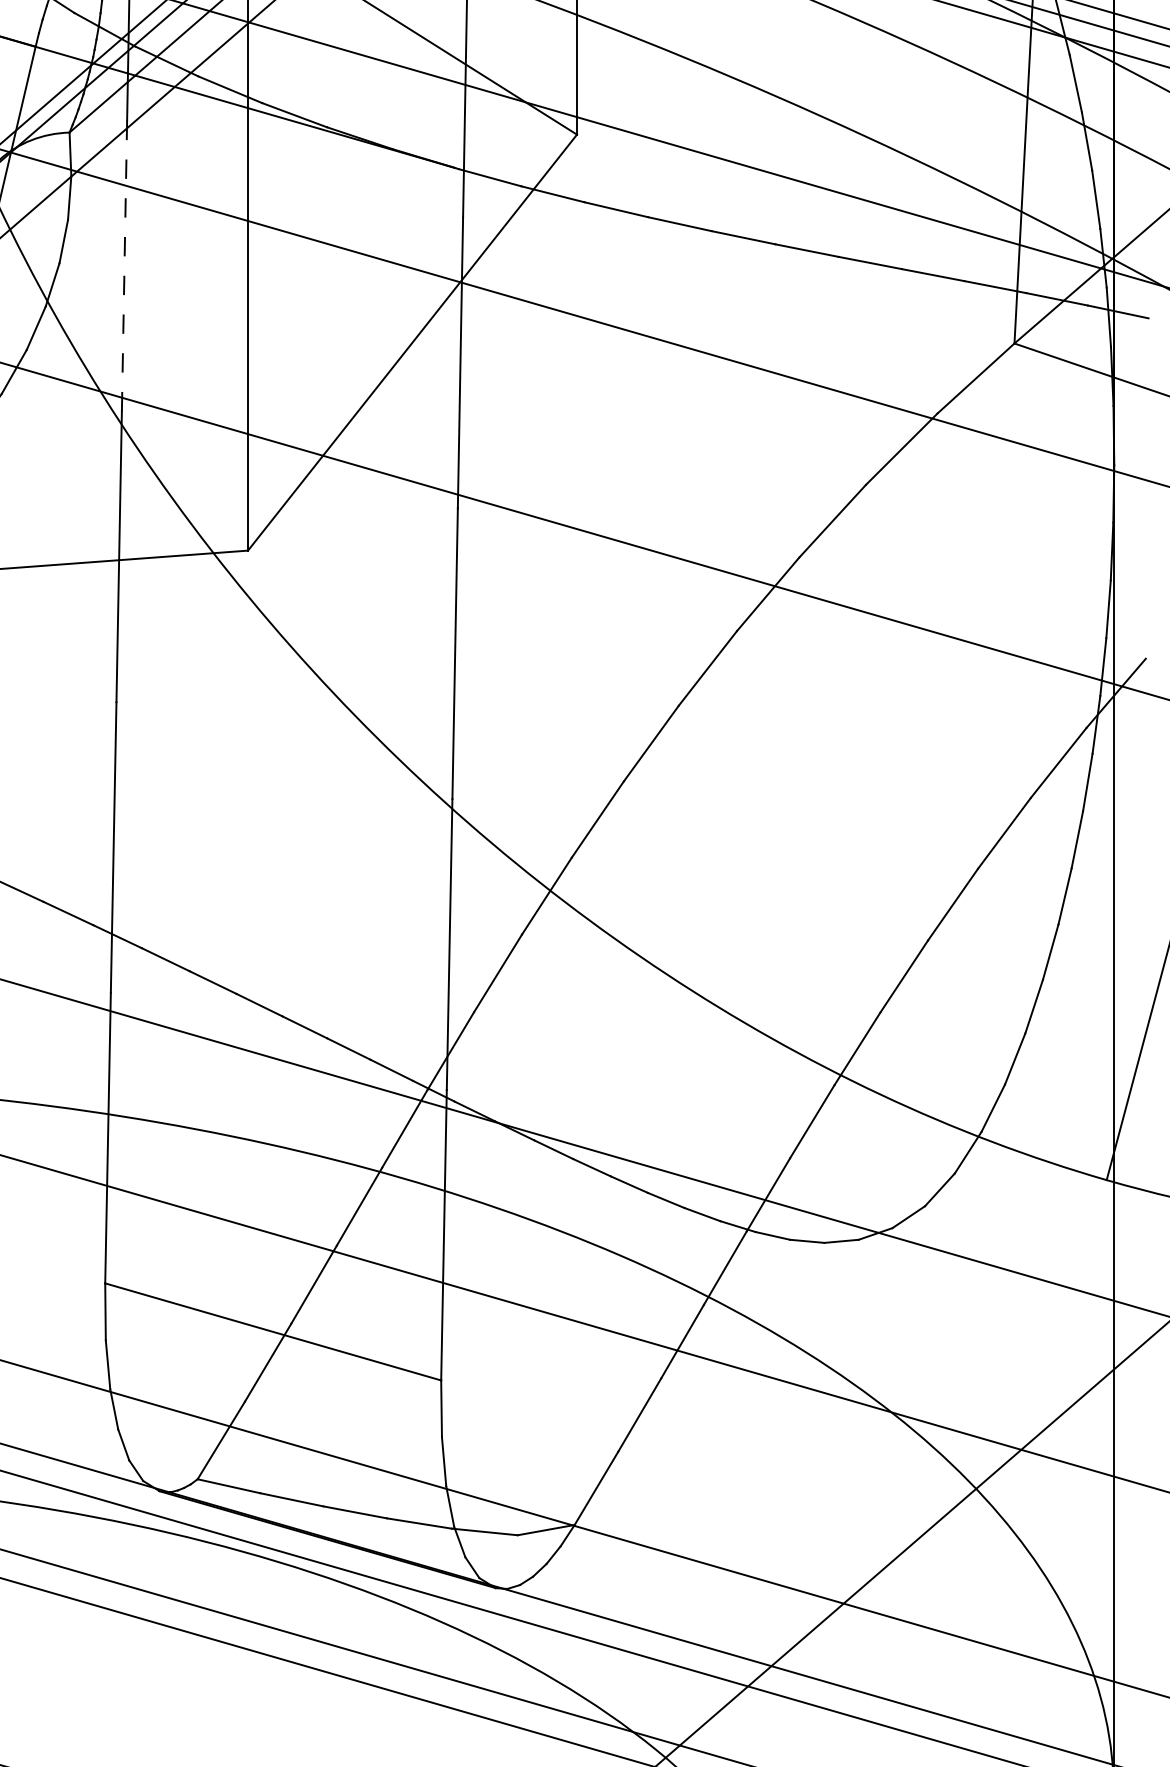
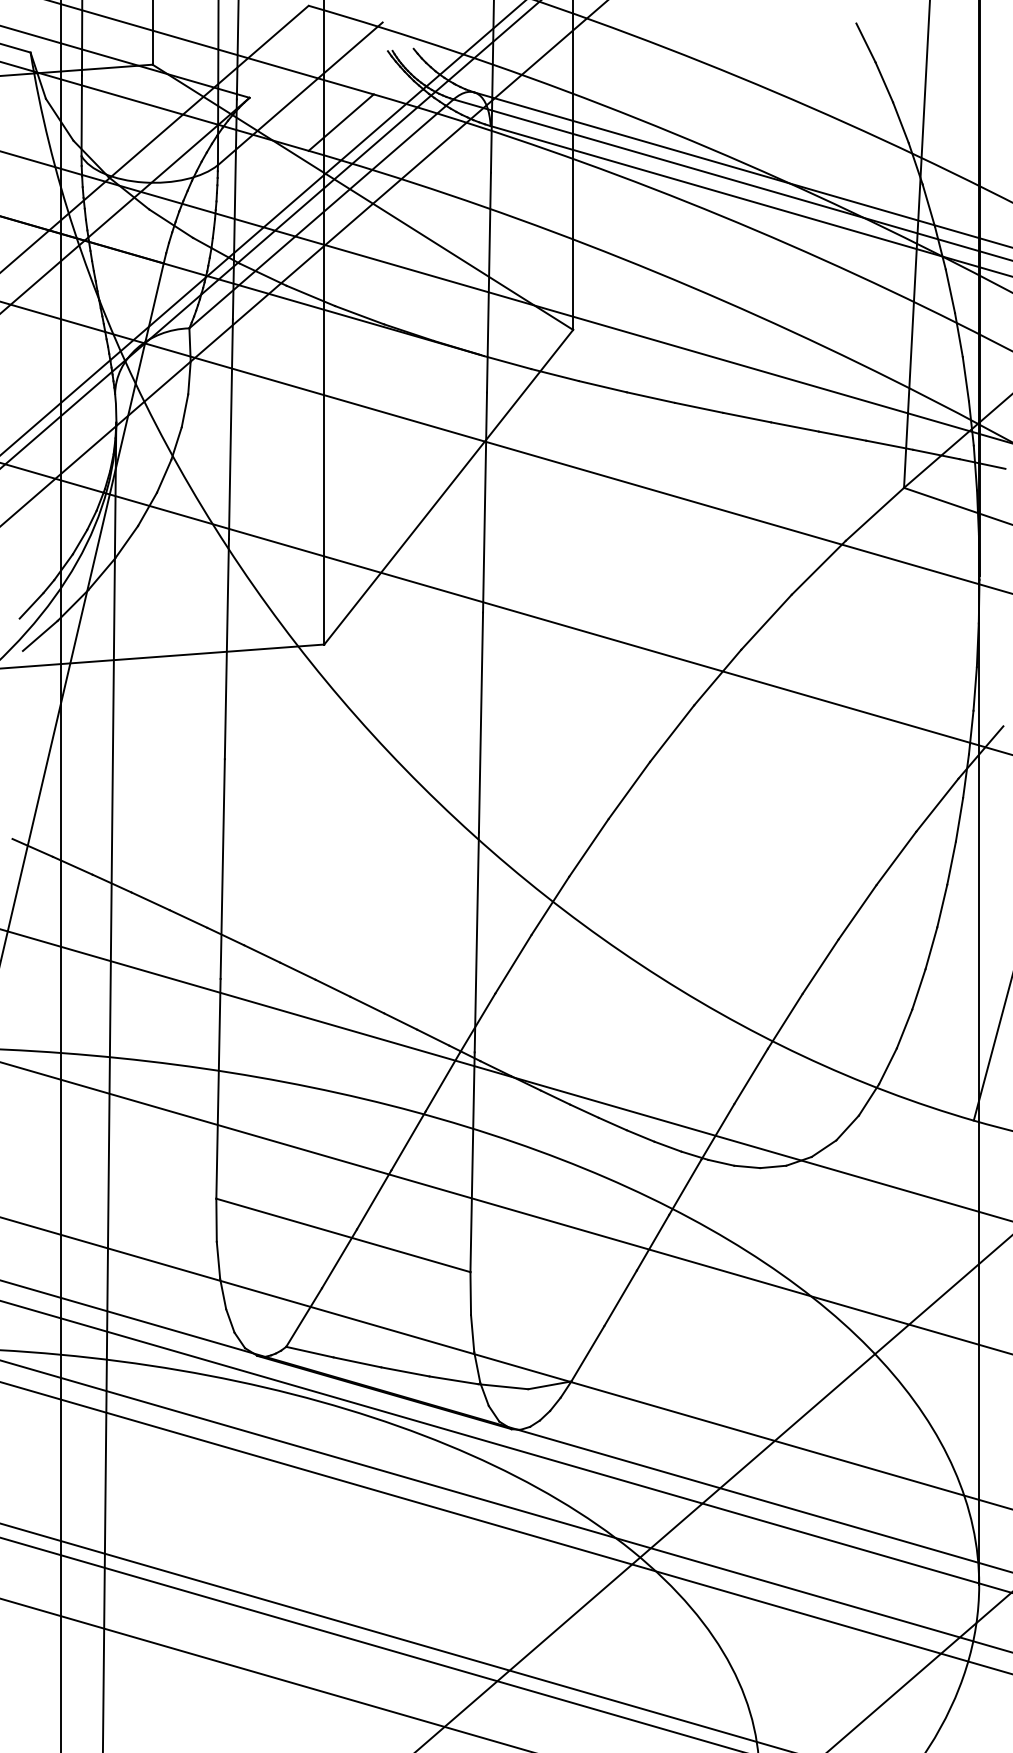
line: (123, 266) -> (230, 429), dashed -> solid

